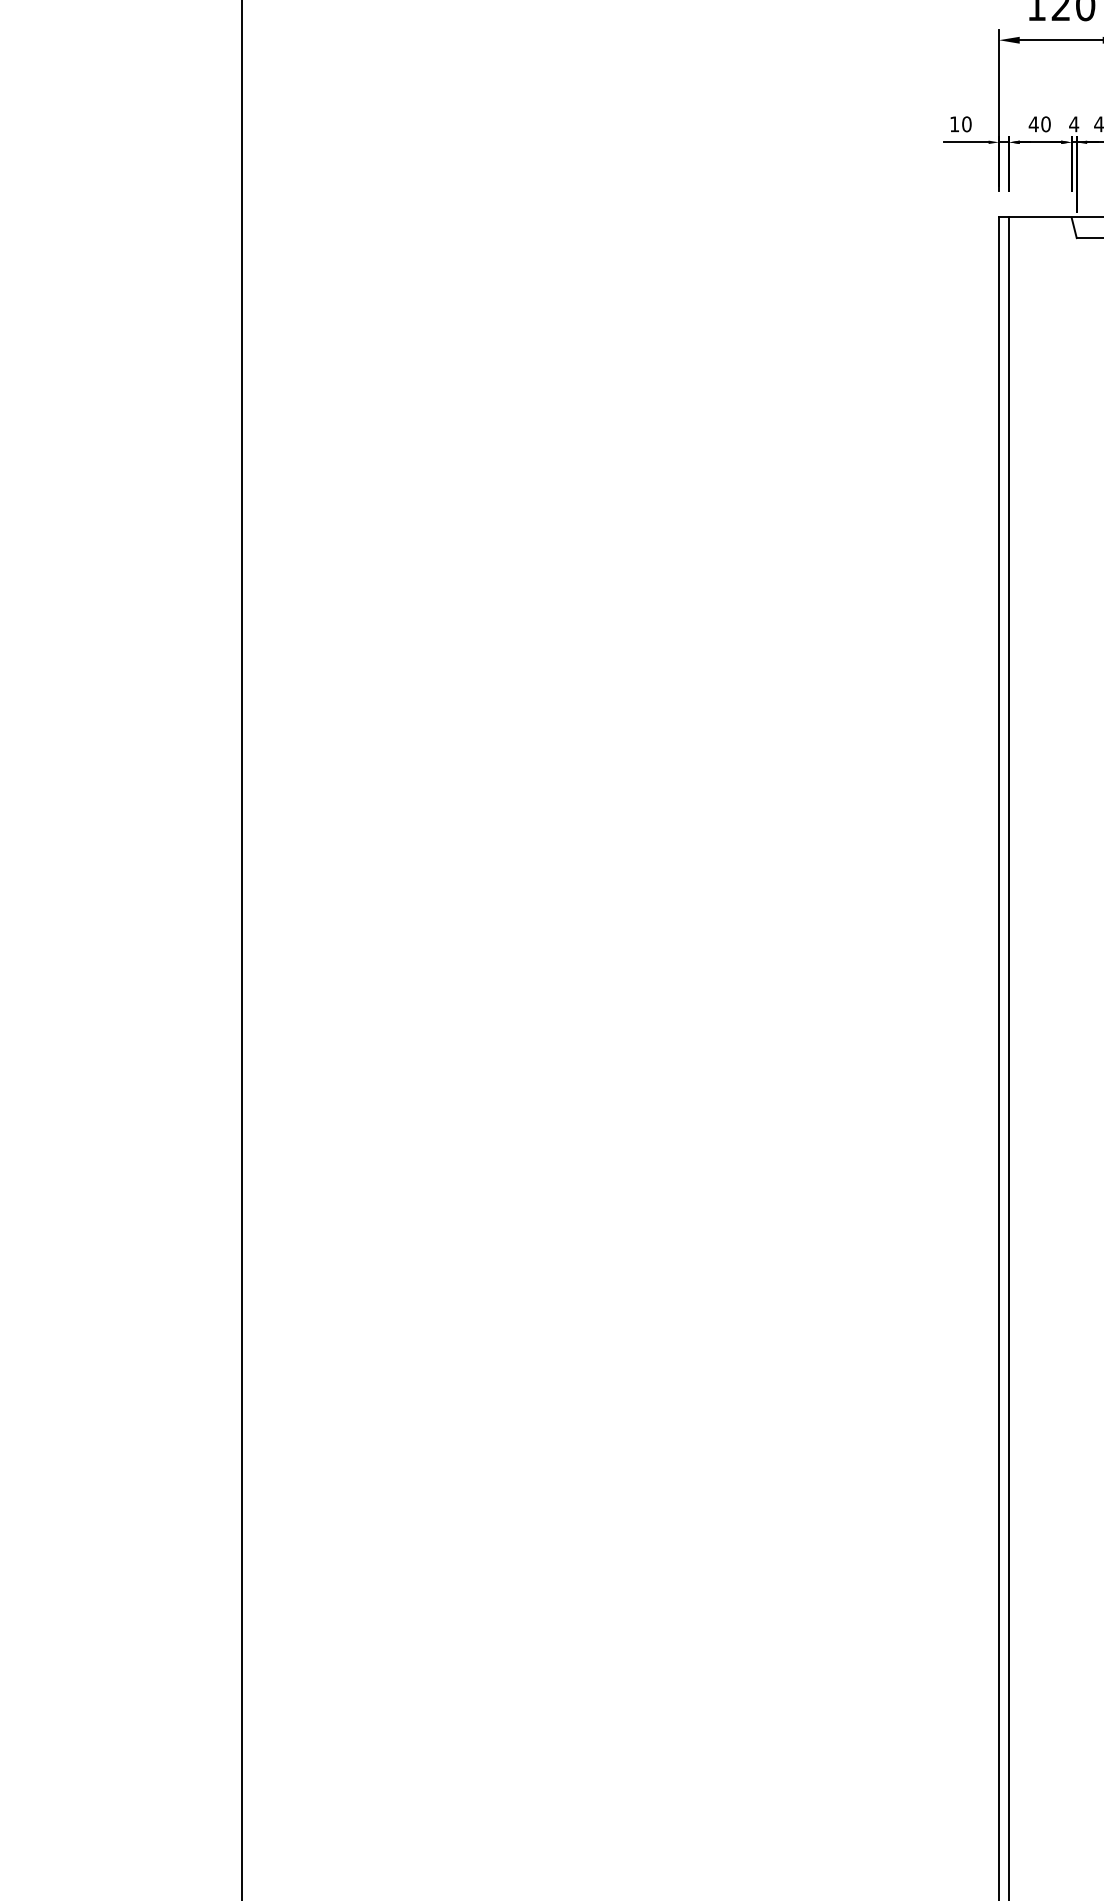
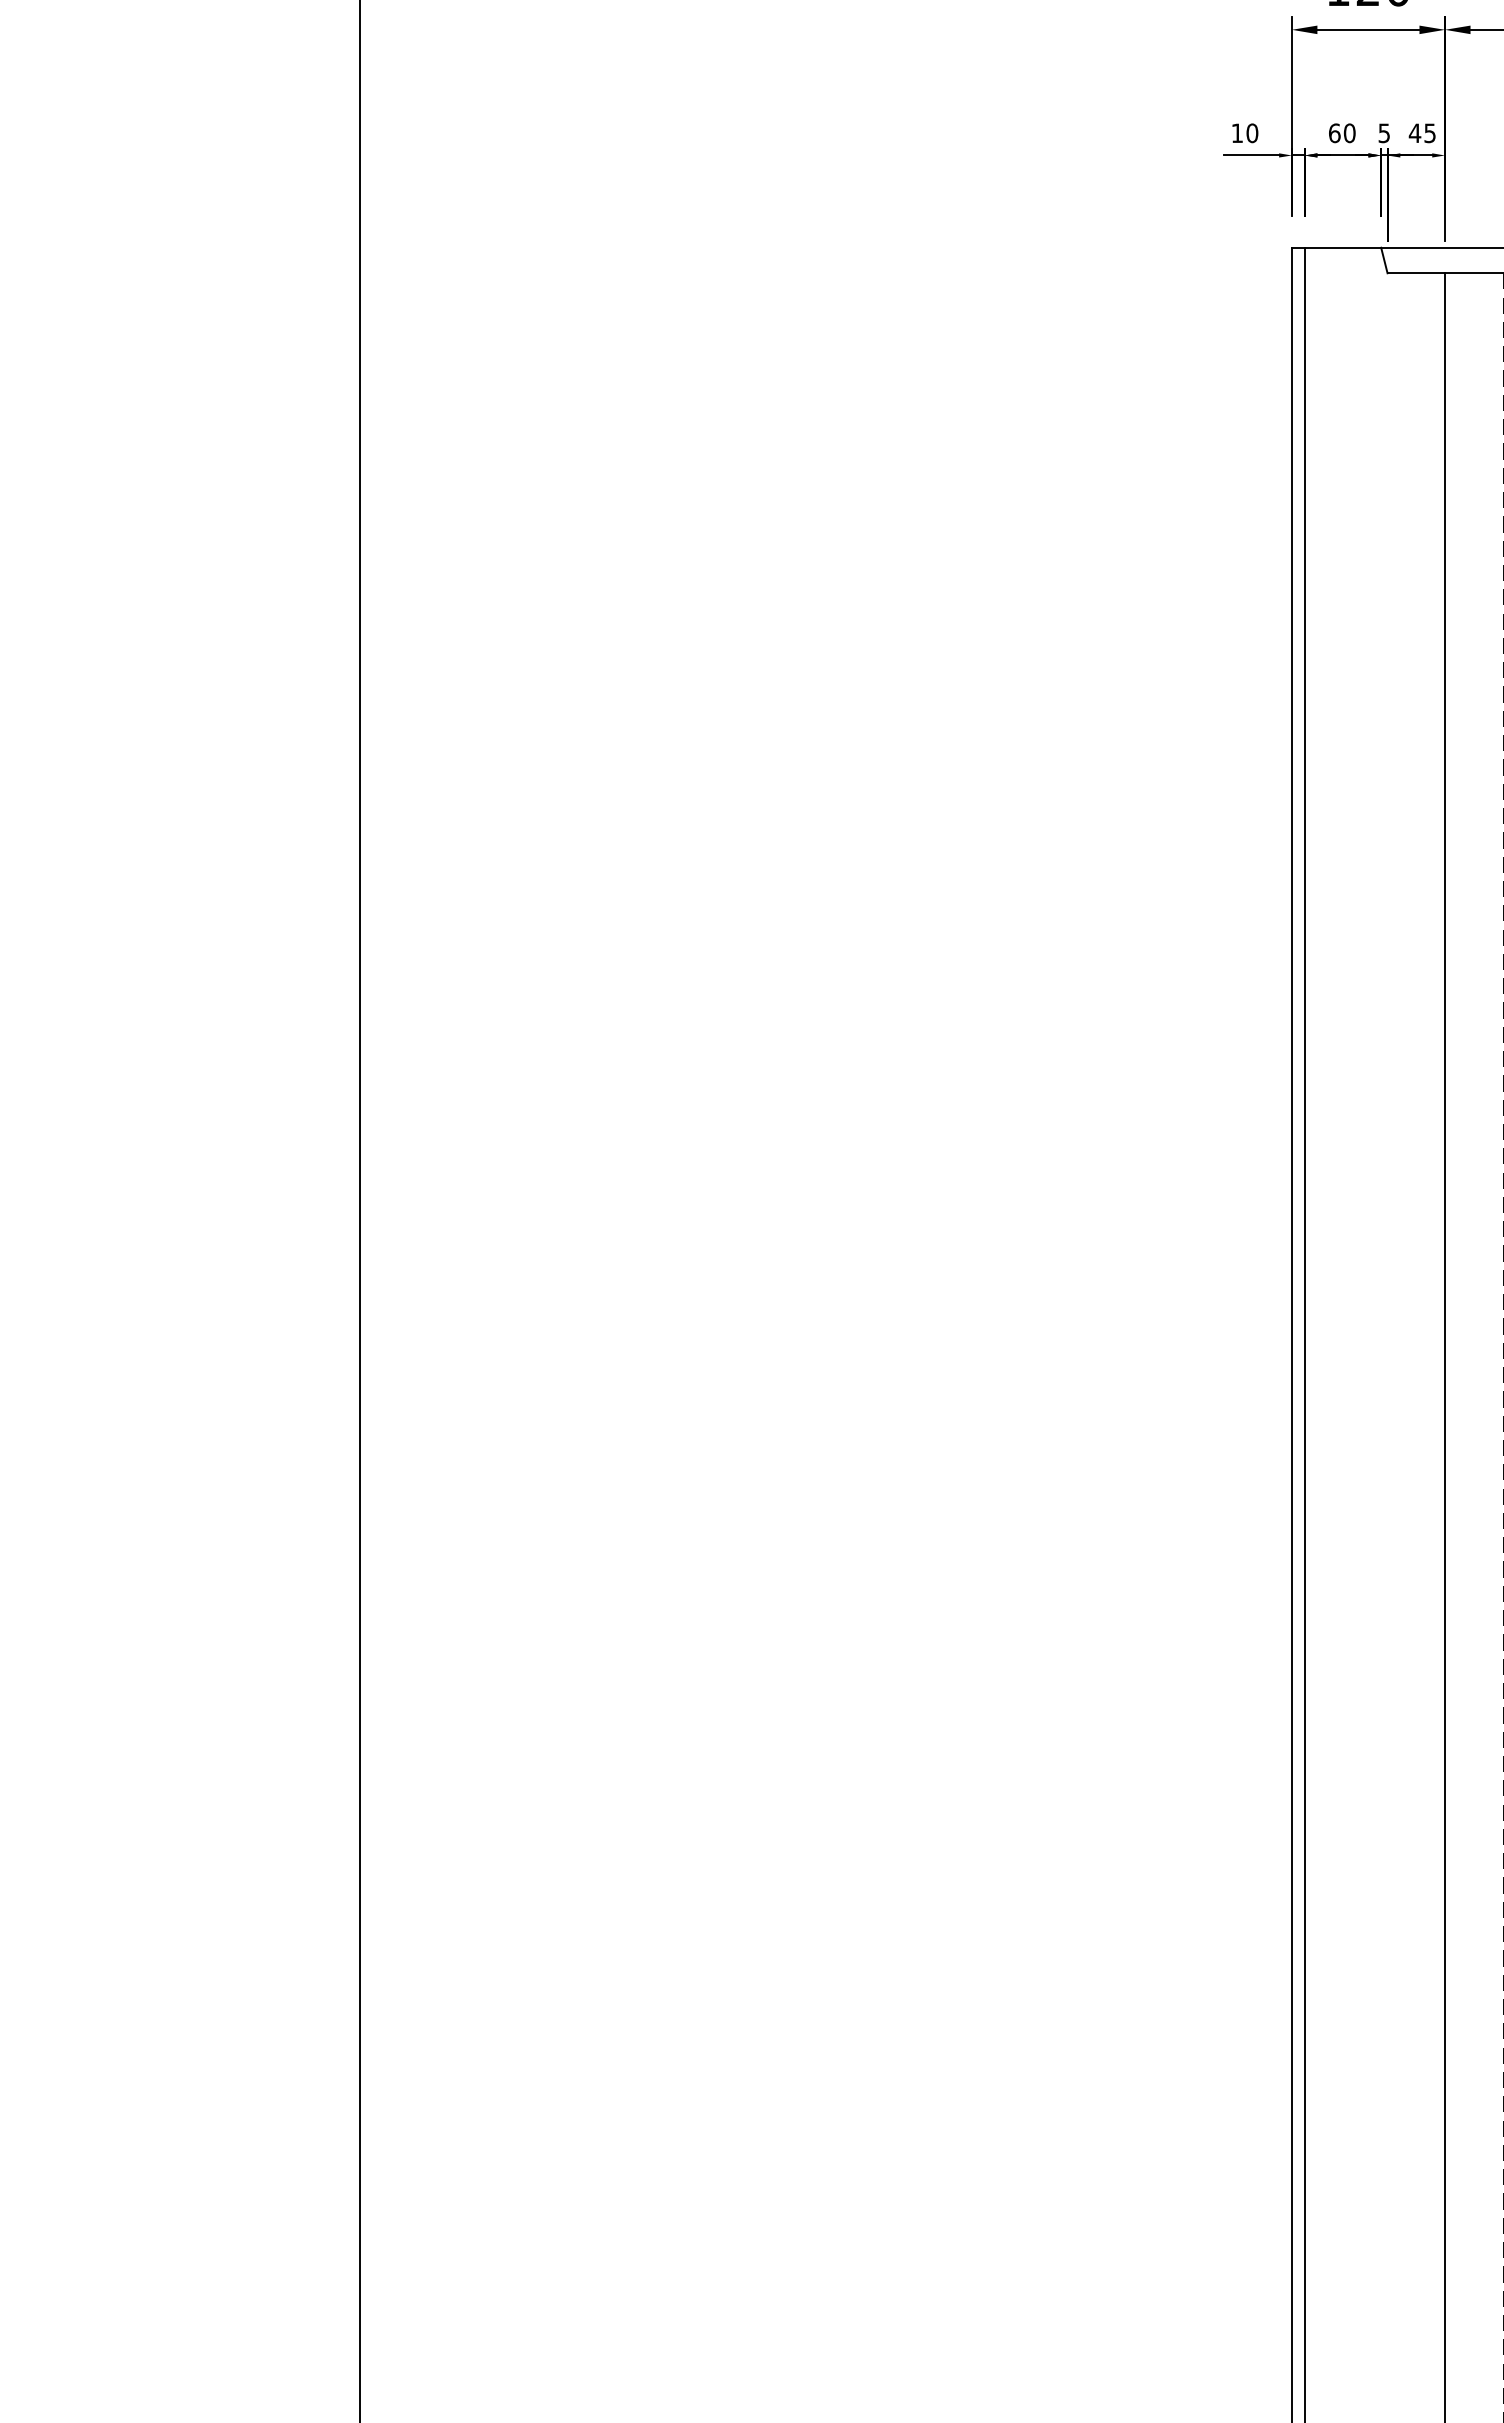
text: (1033, 124) -> (1334, 133), 40 -> 60
text: (1074, 124) -> (1384, 133), 4 -> 5

